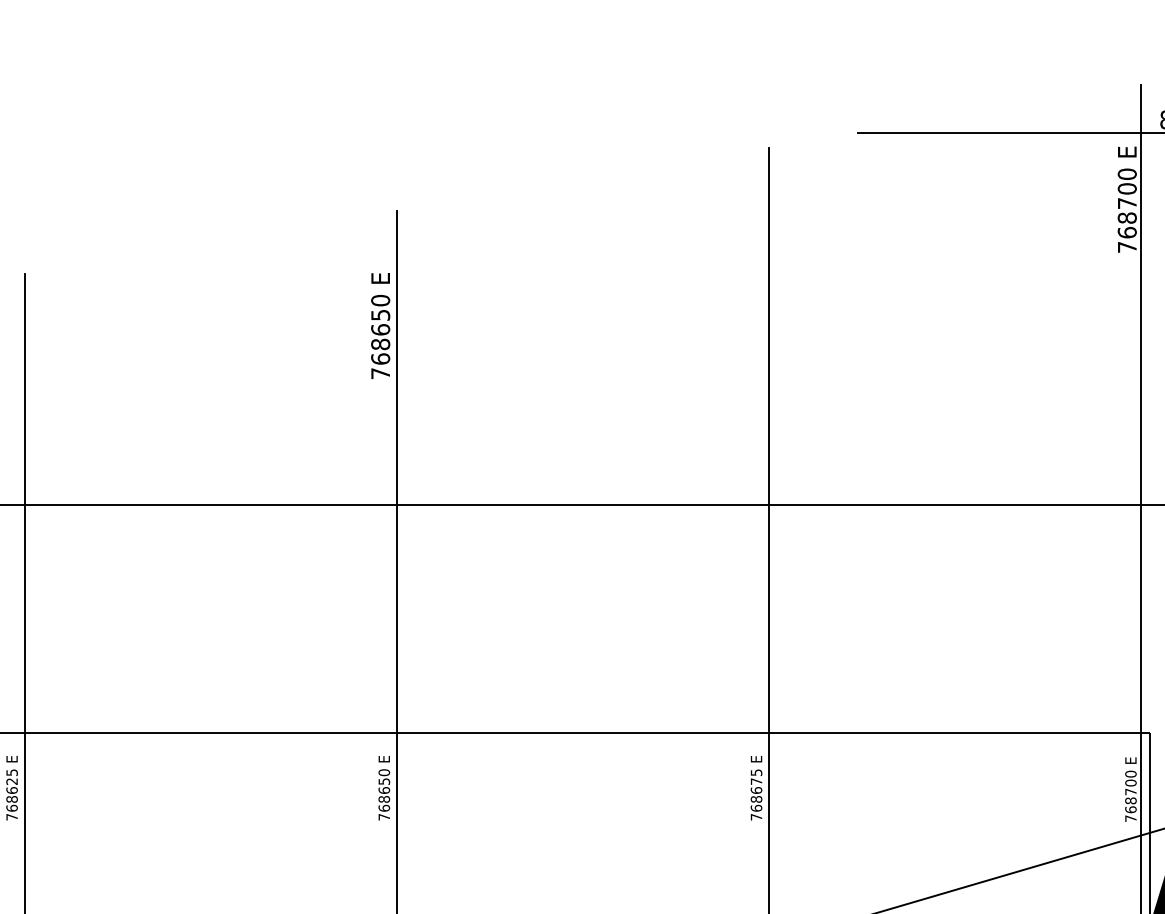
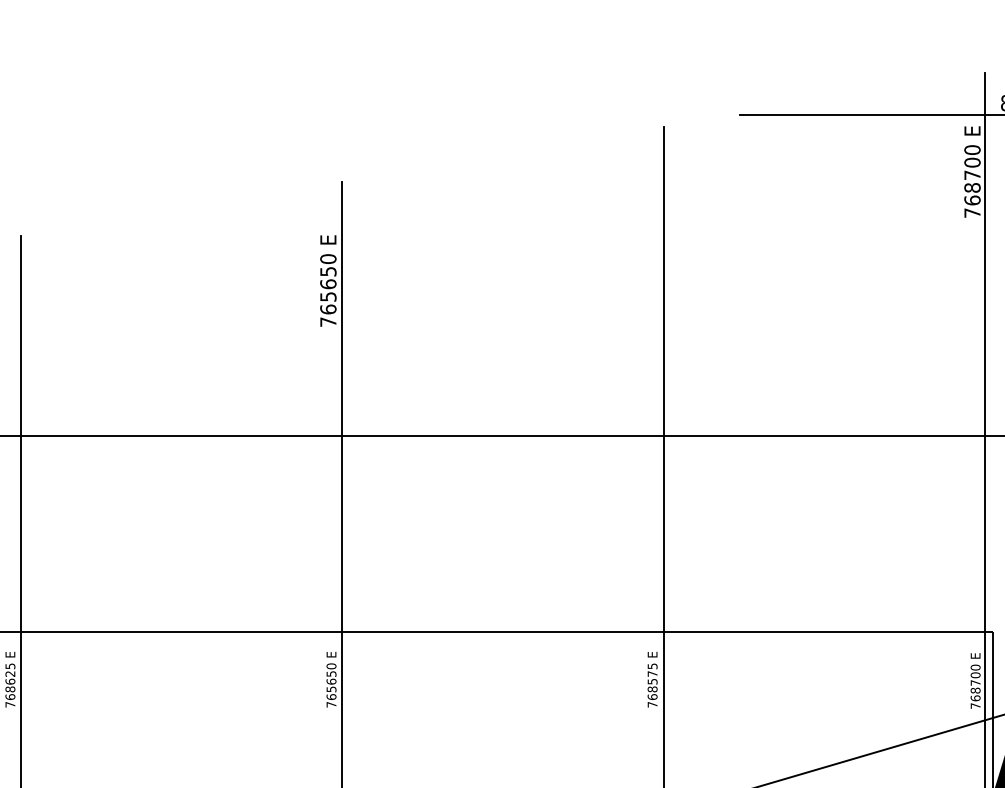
text: (380, 344) -> (328, 296), 768650 -> 765650
text: (756, 790) -> (652, 681), 768675 -> 768575
text: (384, 799) -> (331, 689), 768650 -> 765650

